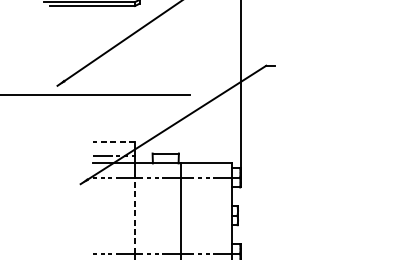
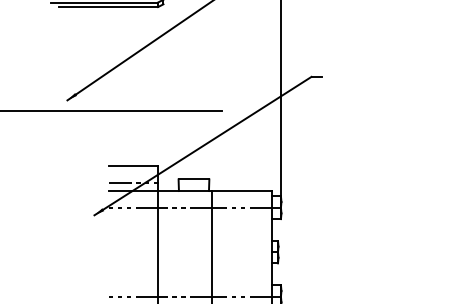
line: (114, 141) -> (133, 165), dashed -> solid
line: (134, 215) -> (157, 251), dashed -> solid

